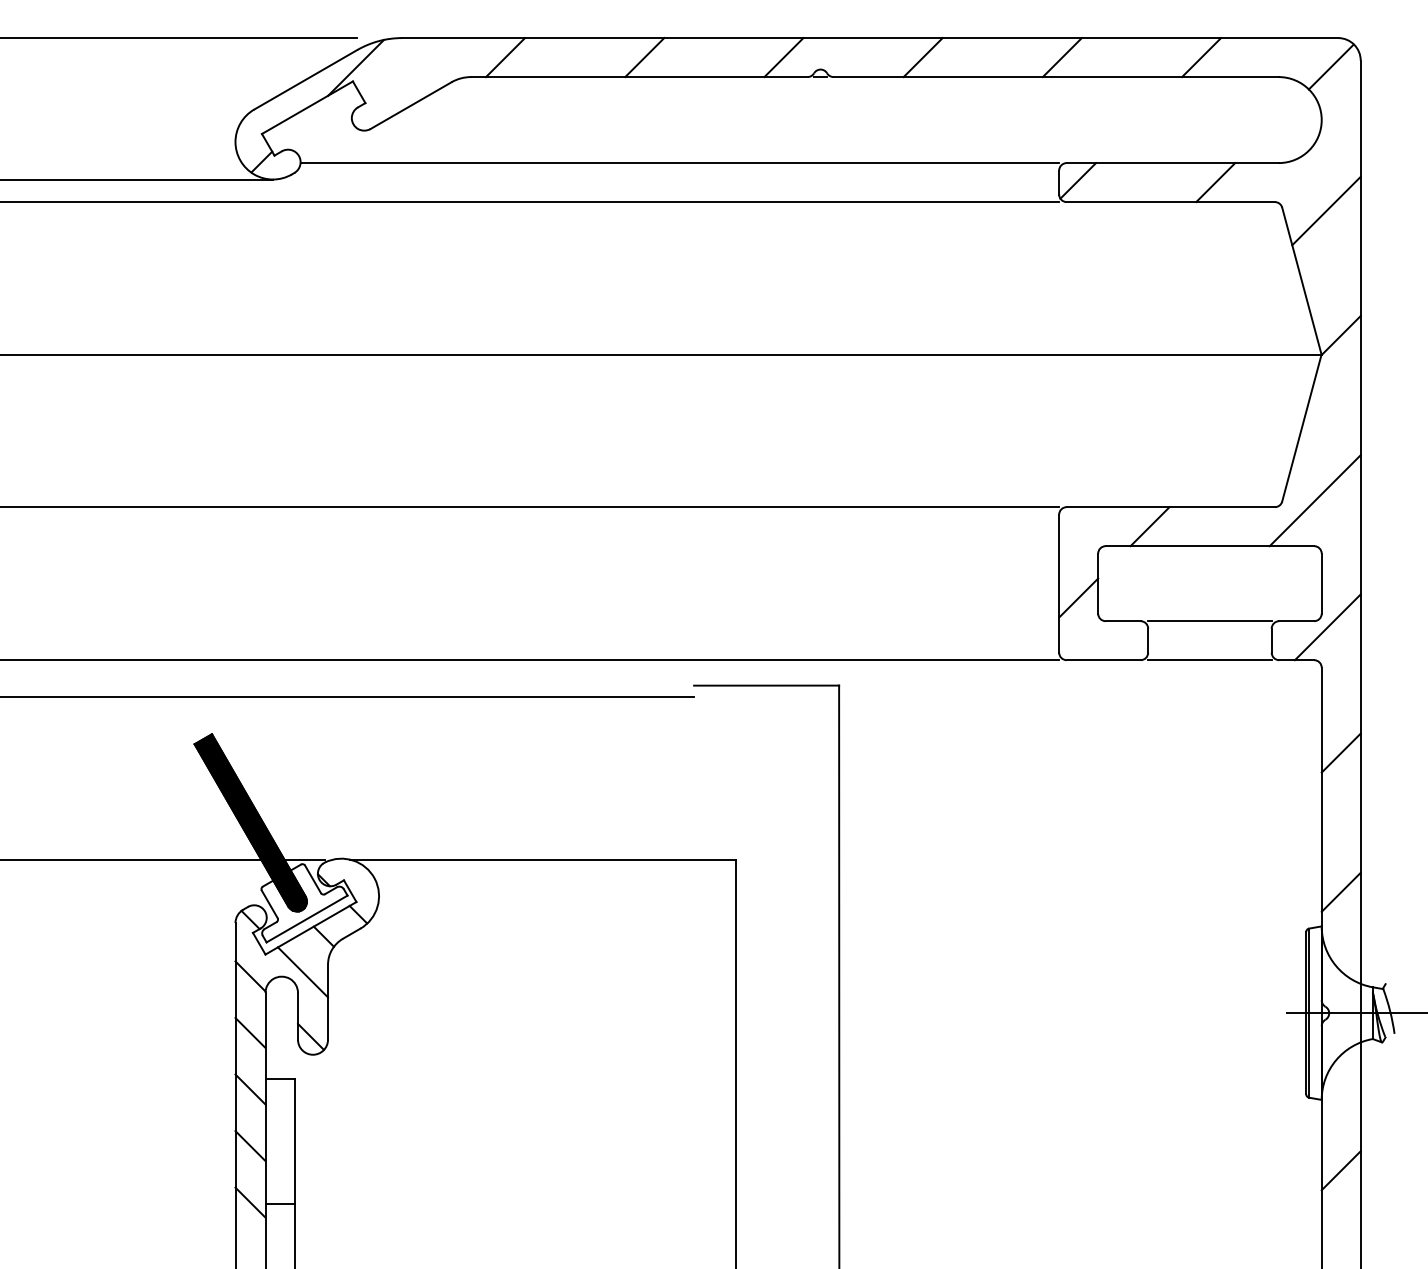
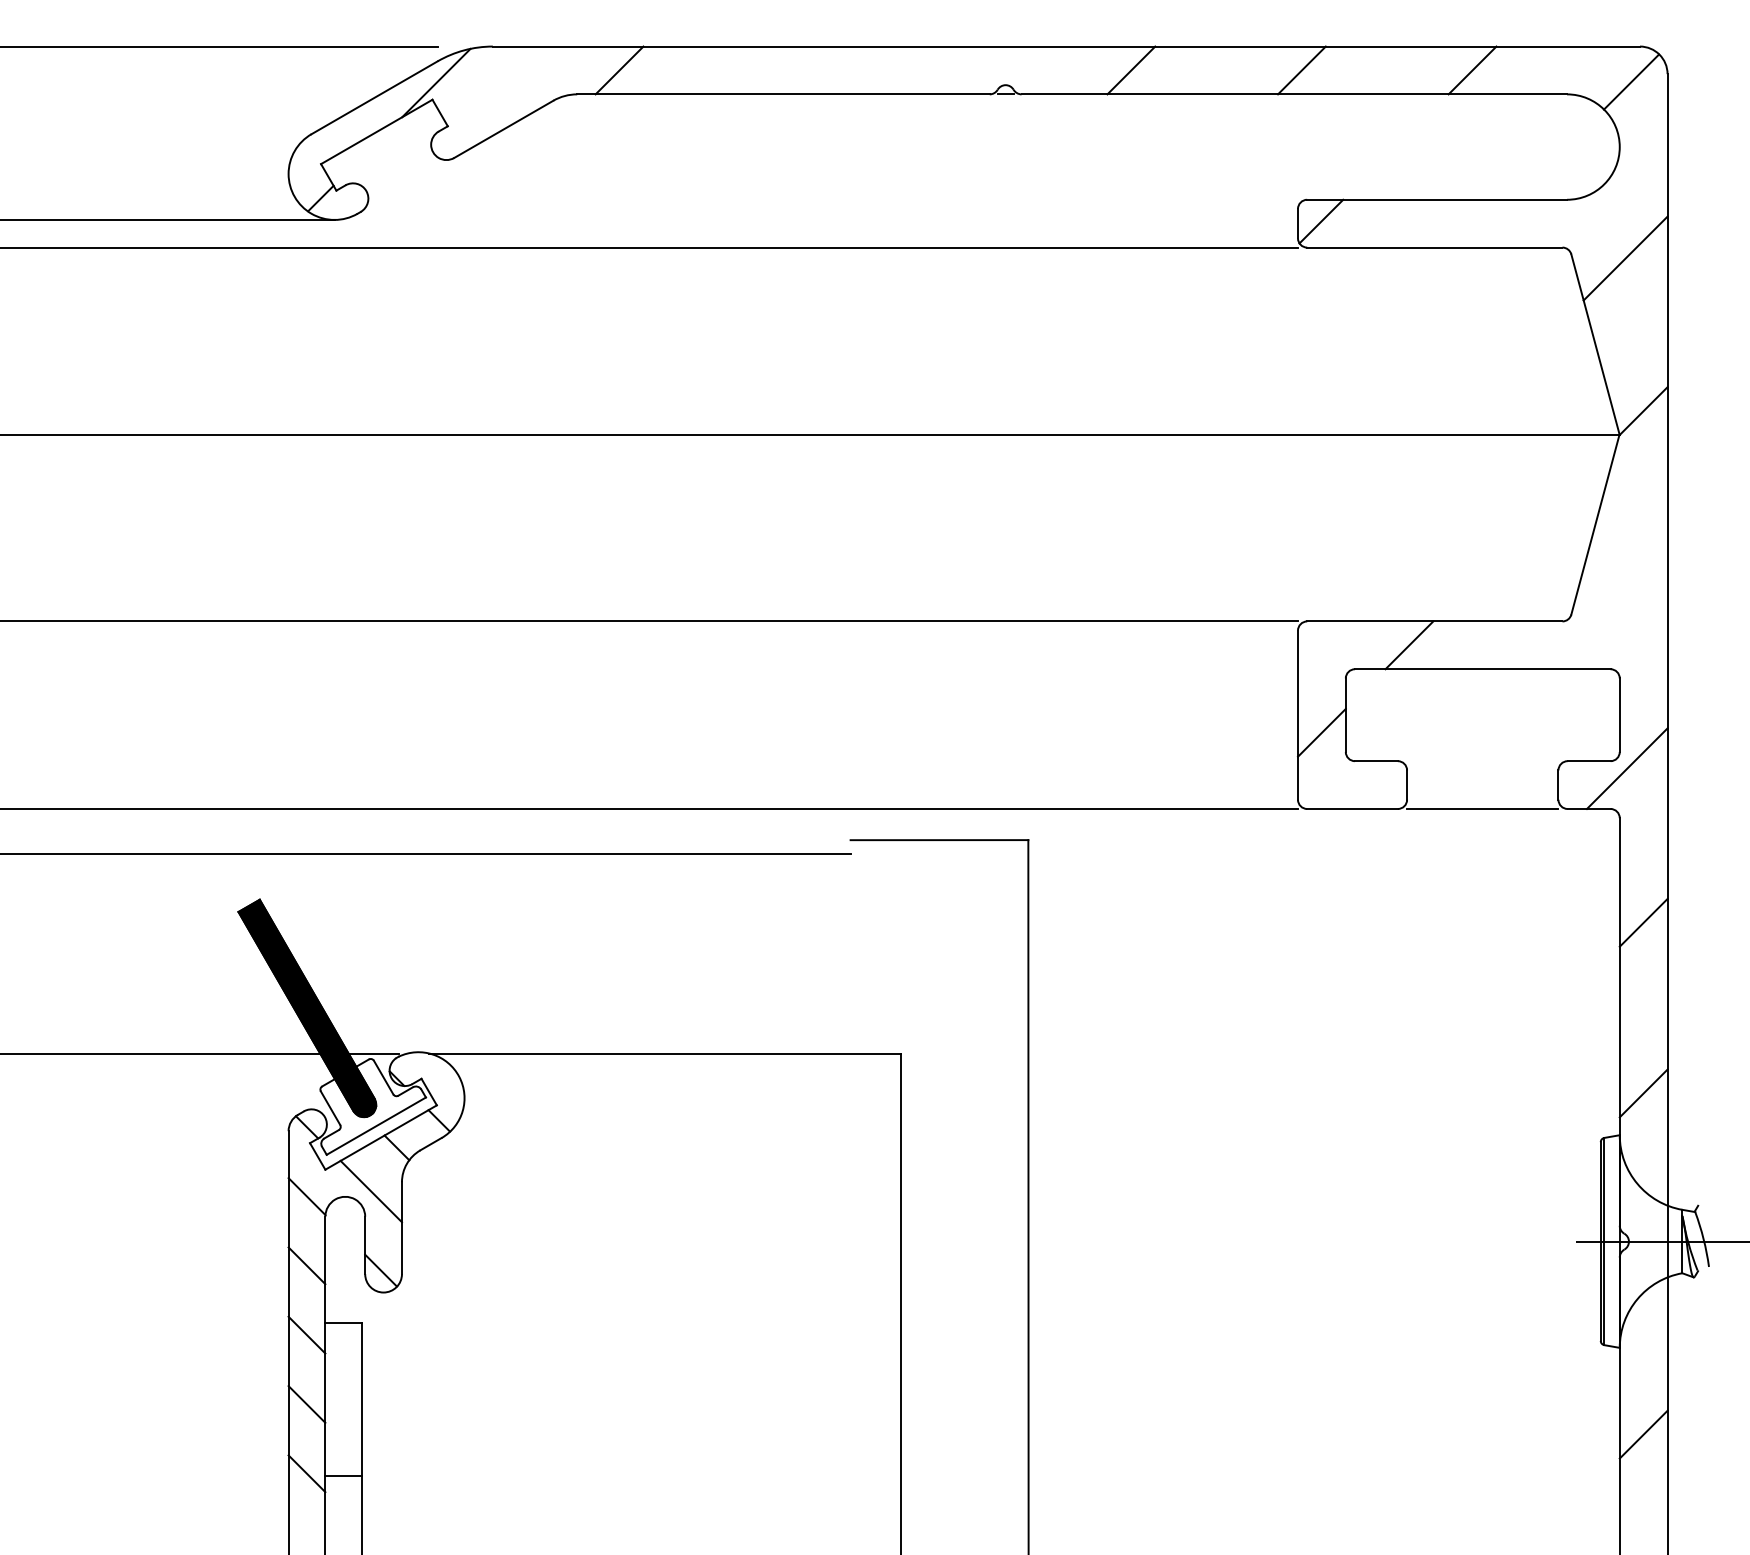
line: (644, 57) -> (789, 70), removed
line: (783, 57) -> (960, 70), removed
line: (679, 163) -> (832, 200), removed
line: (1215, 182) -> (1489, 223), removed
line: (1314, 500) -> (1610, 613), removed
line: (1209, 621) -> (1482, 761), removed

